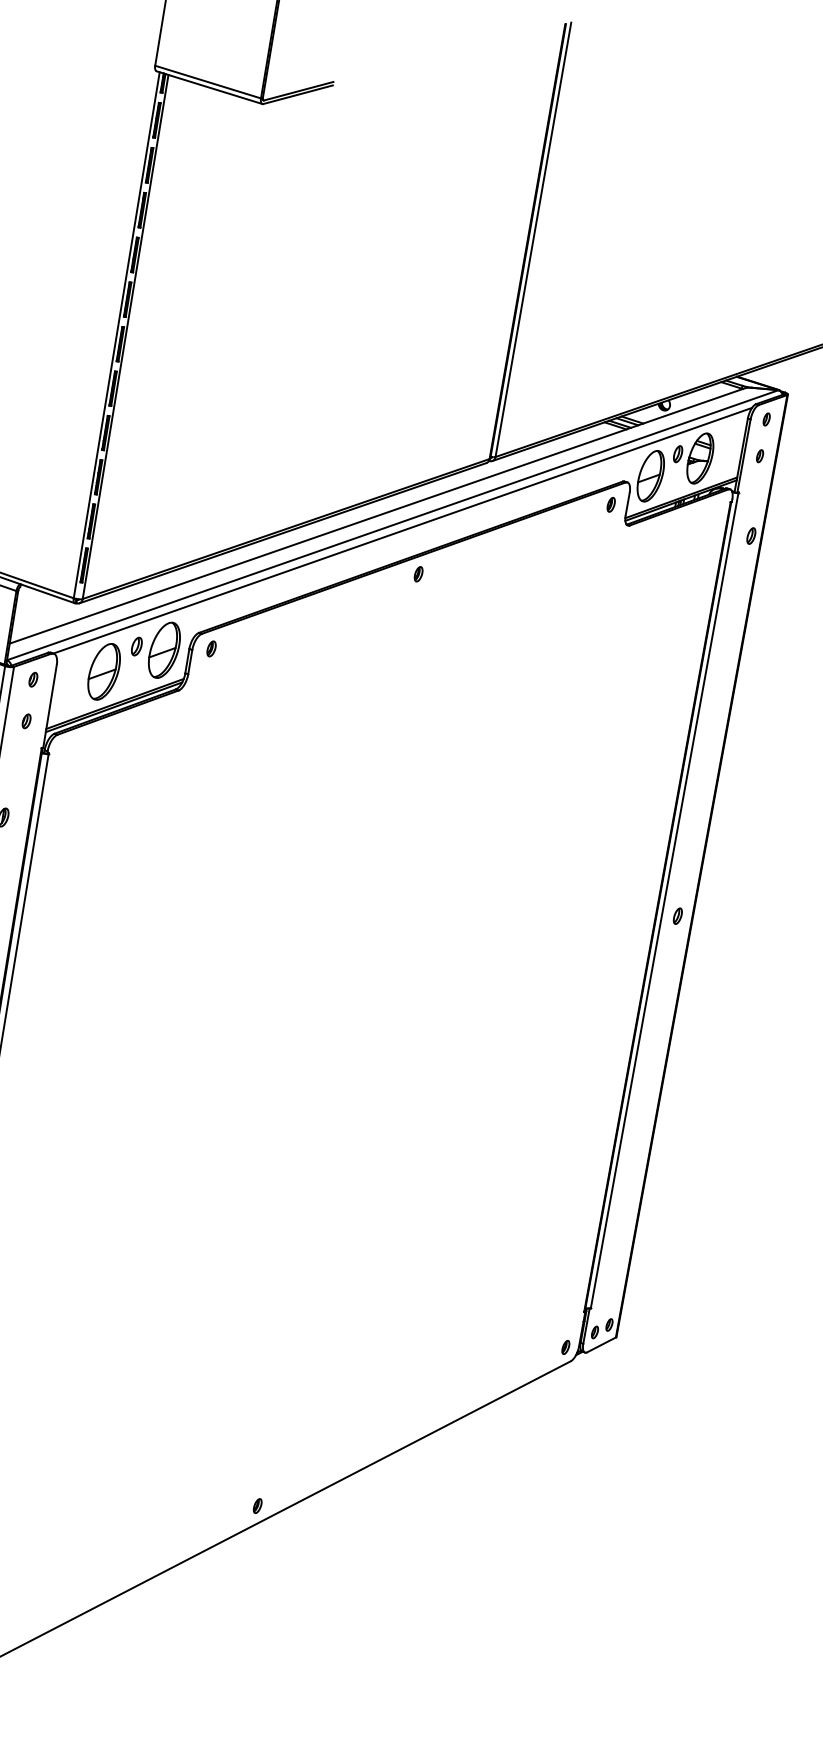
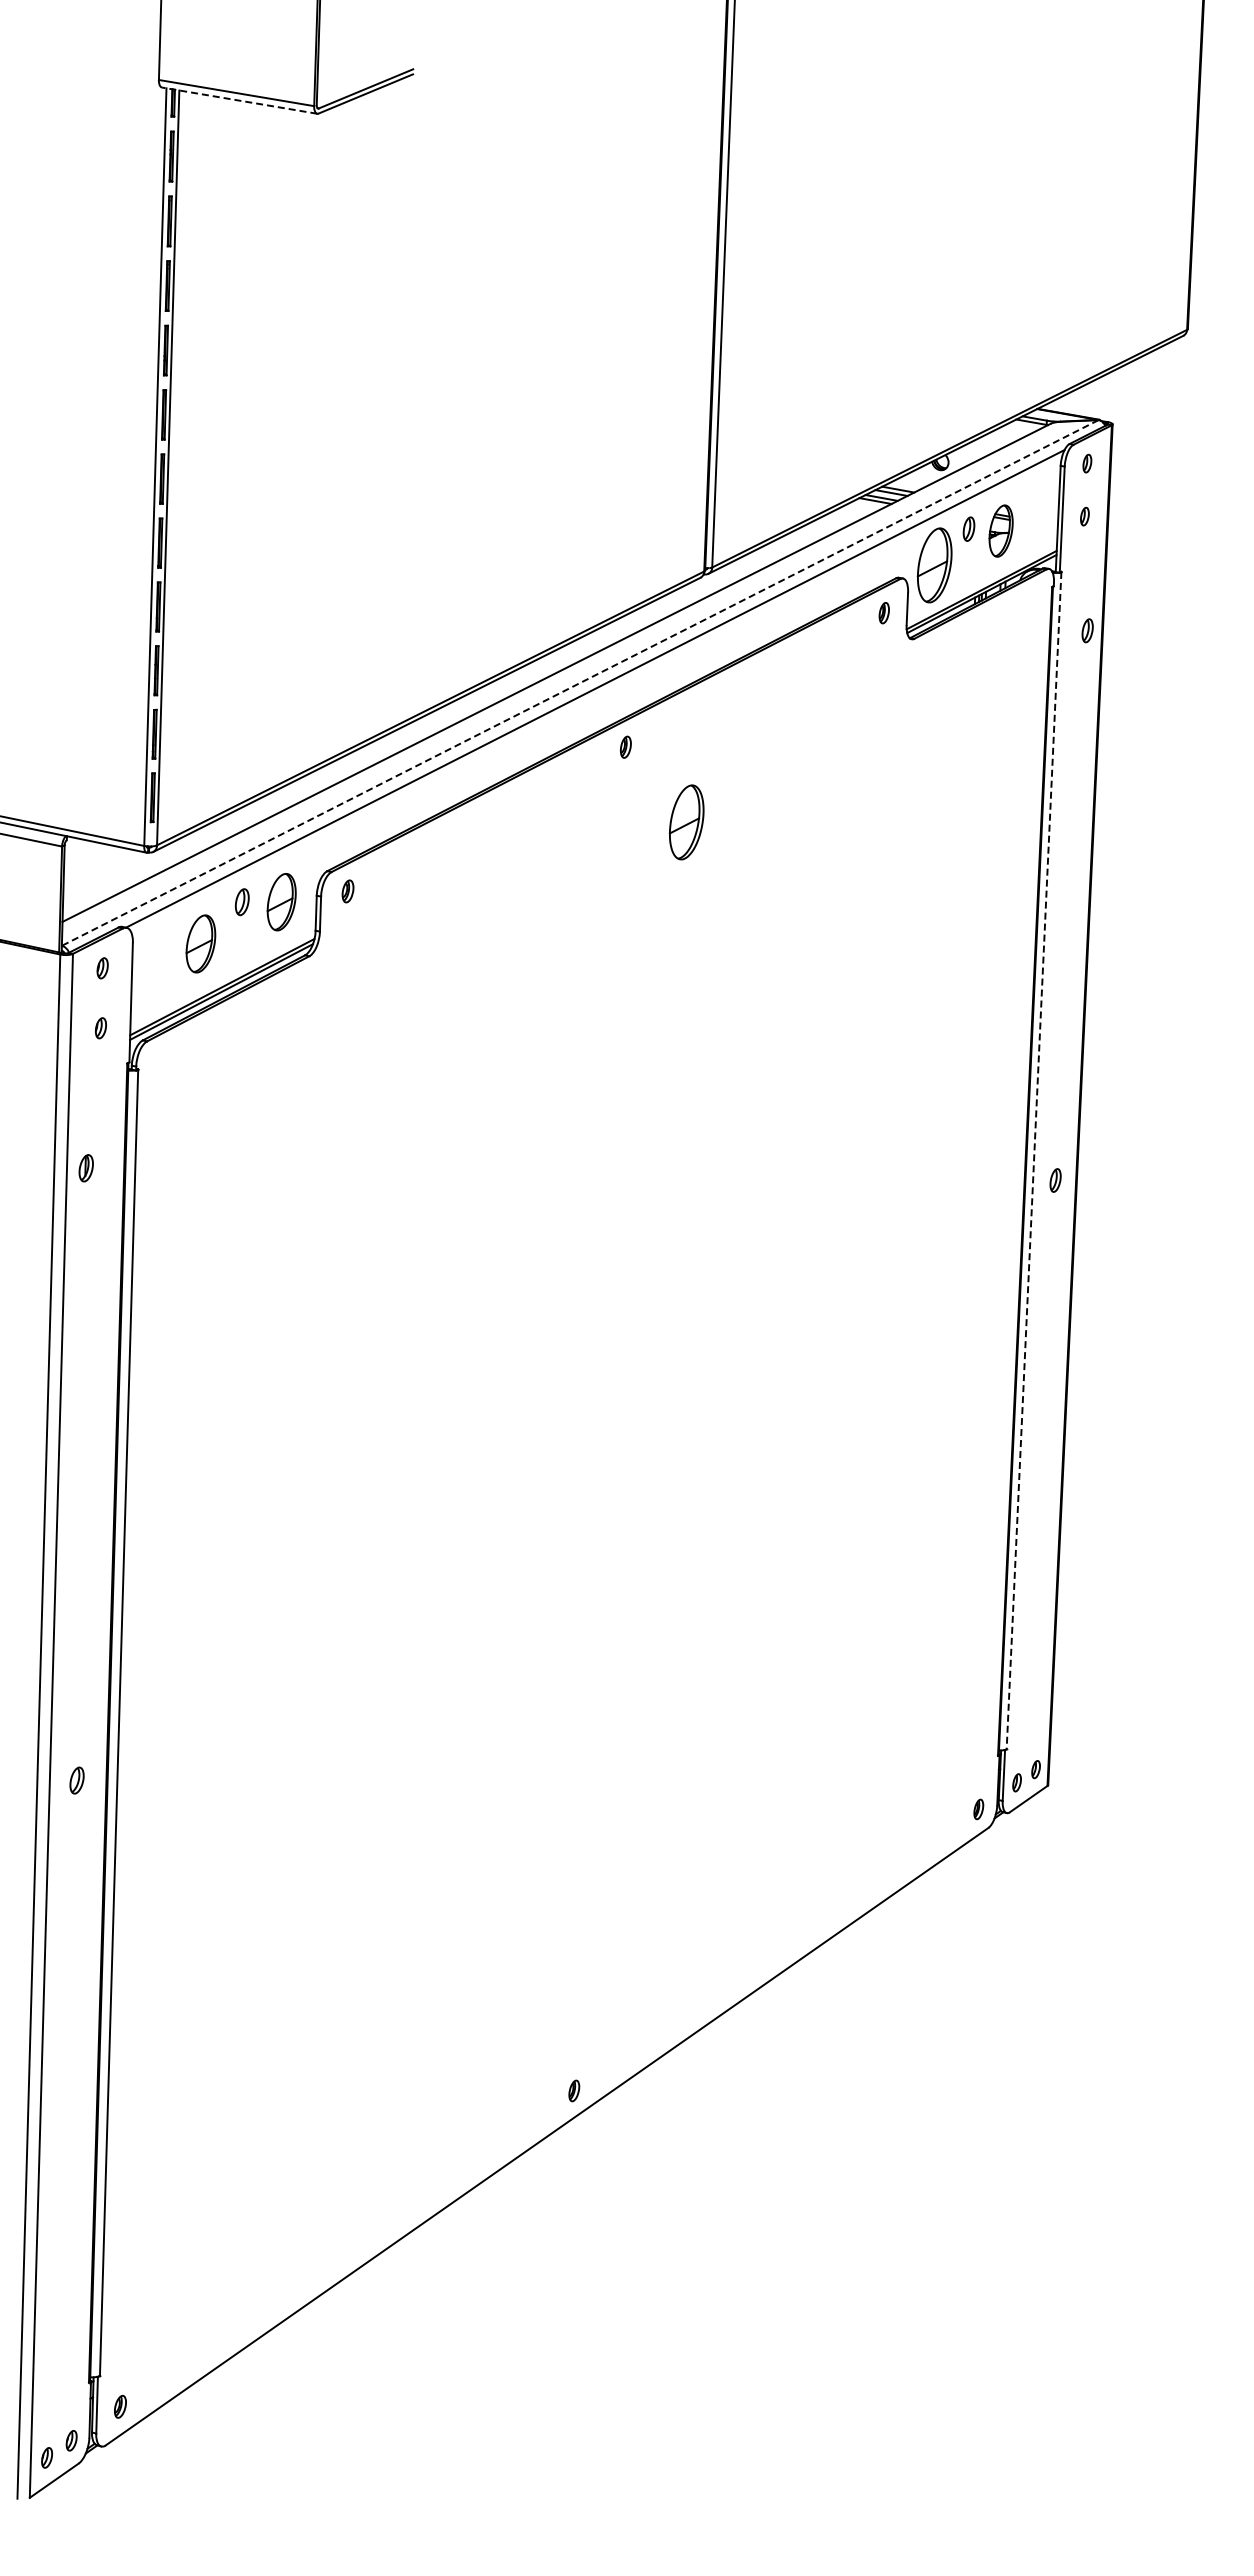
line: (209, 87) -> (239, 100), solid -> dashed
part: (699, 458) -> (1000, 530), size x0.7
line: (392, 525) -> (579, 683), solid -> dashed
part: (453, 632) -> (686, 822), added
part: (164, 649) -> (281, 901), size x0.7
part: (103, 671) -> (200, 943), size x0.7
line: (664, 901) -> (1034, 1161), solid -> dashed

